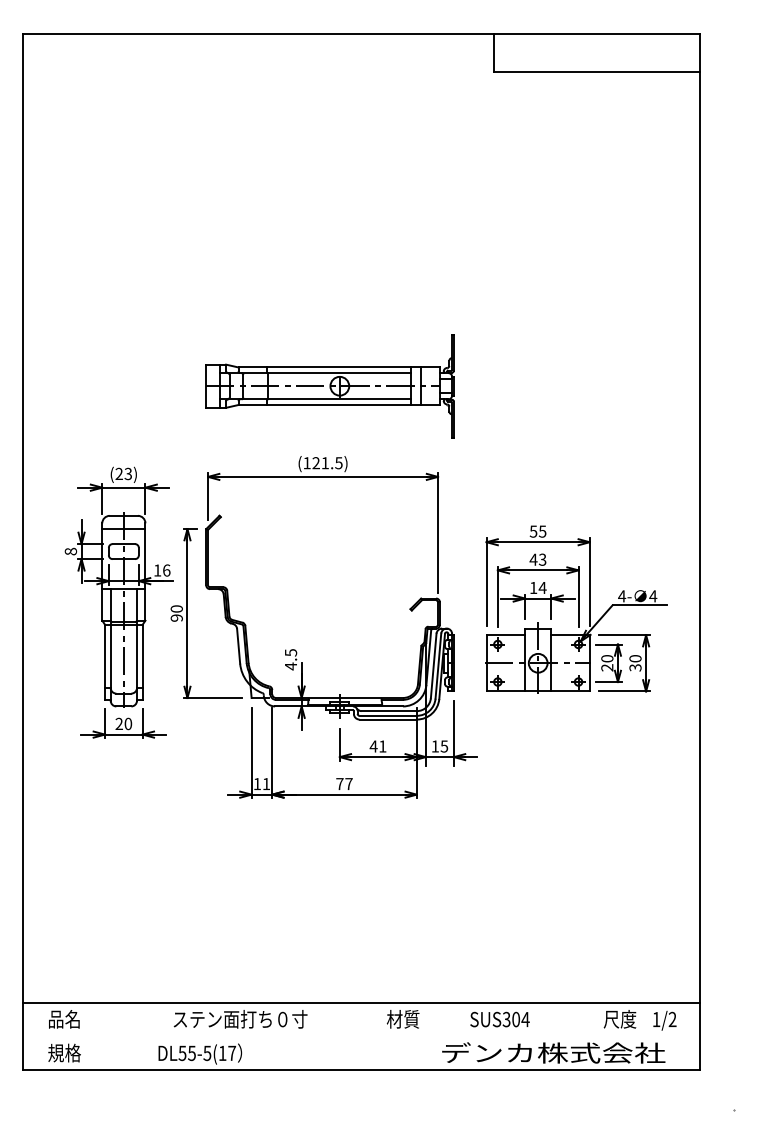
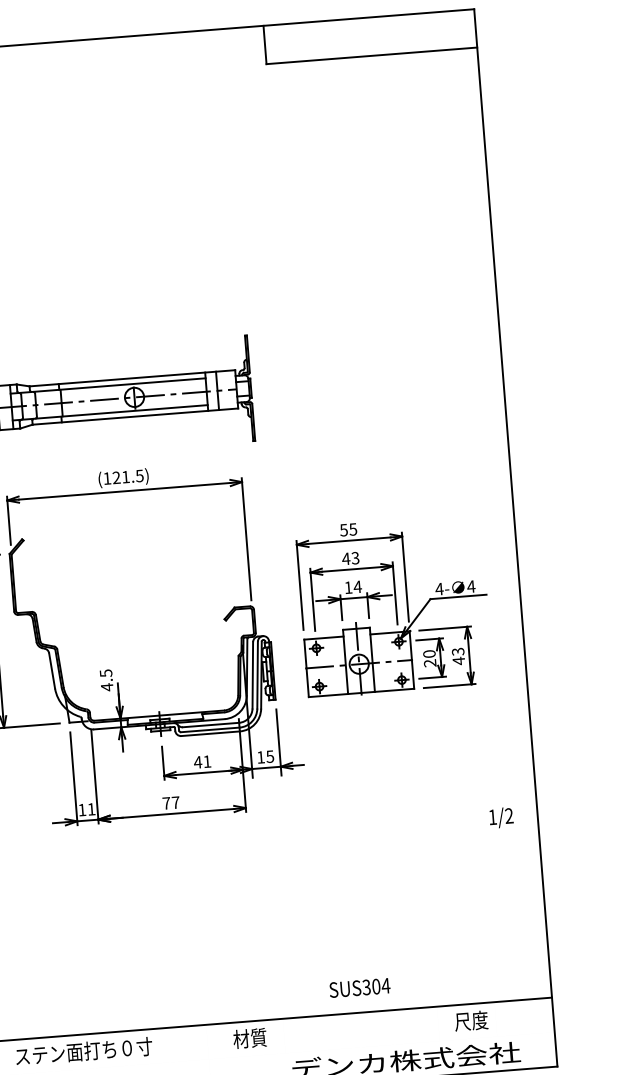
text: (635, 663) -> (458, 656), 30 -> 43
text: (499, 1019) -> (359, 987), moved
text: (664, 1020) -> (501, 817), moved

